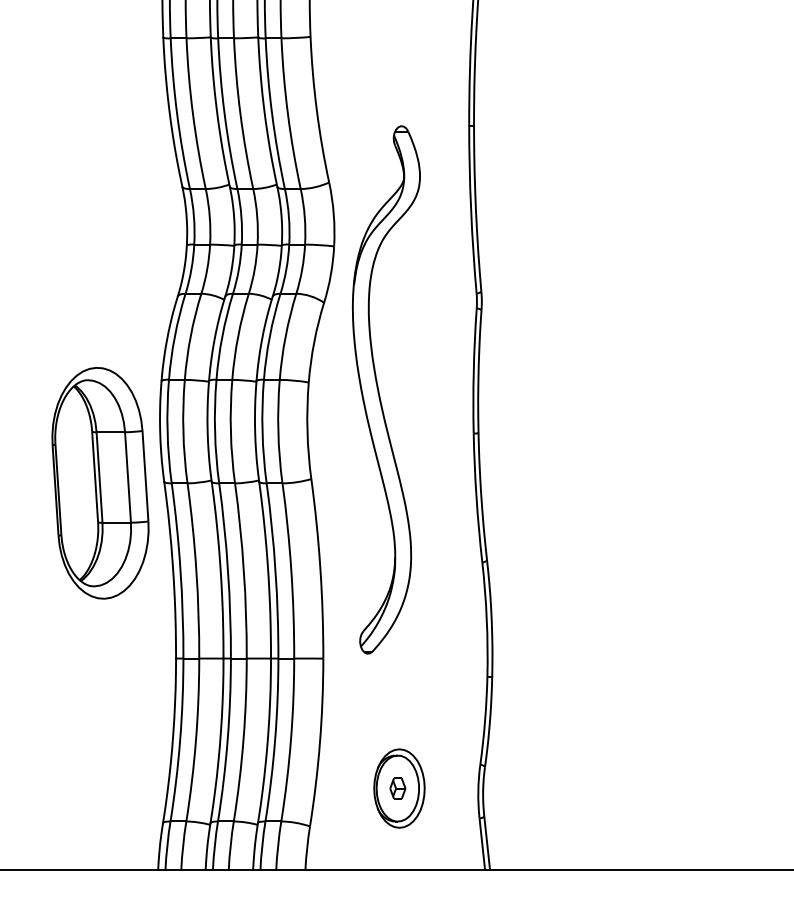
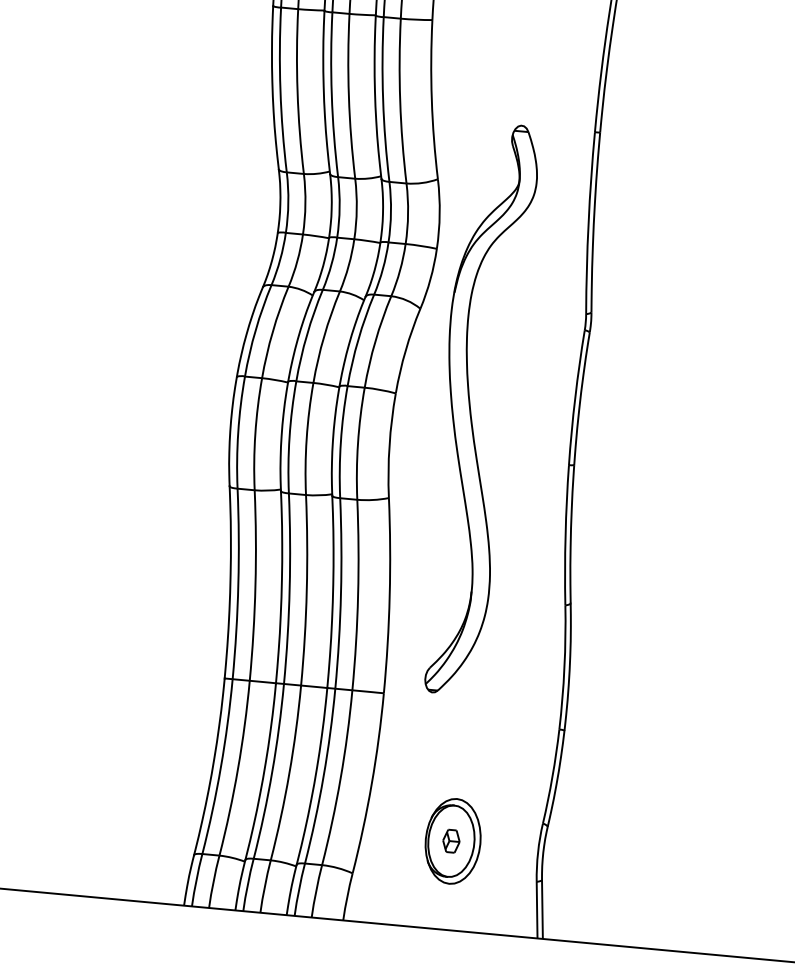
part: (100, 483) -> (160, 481), removed

